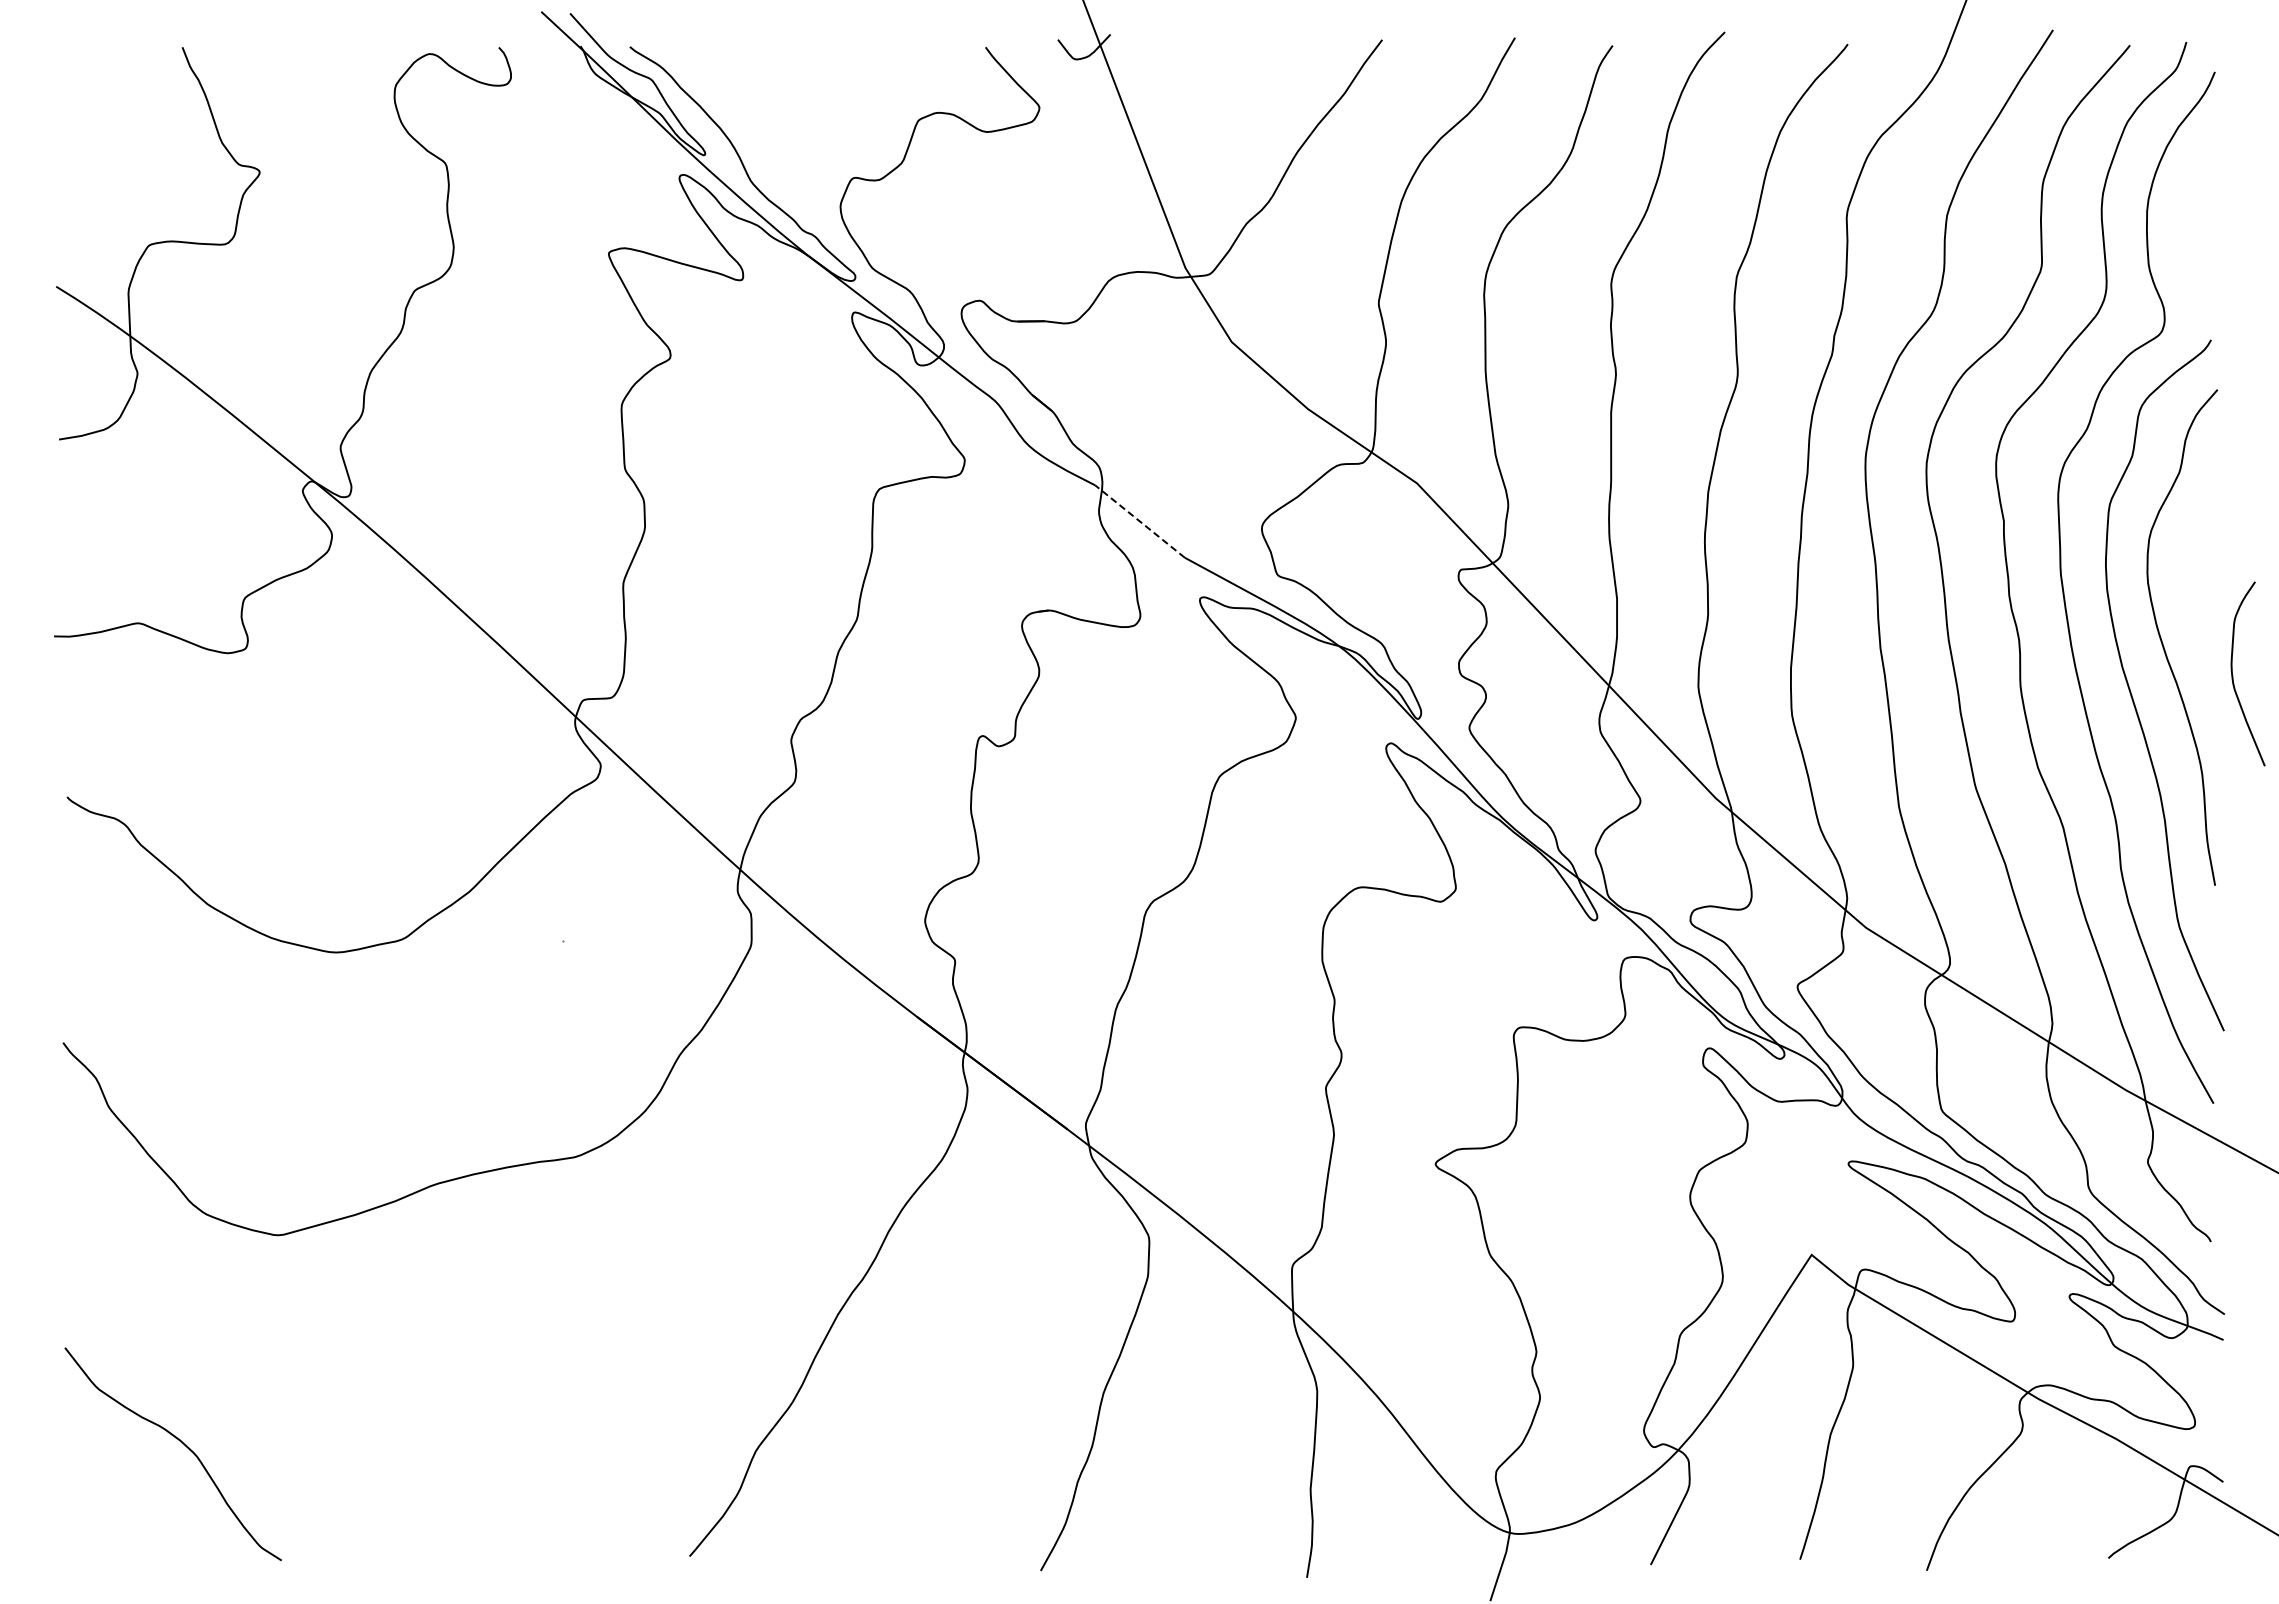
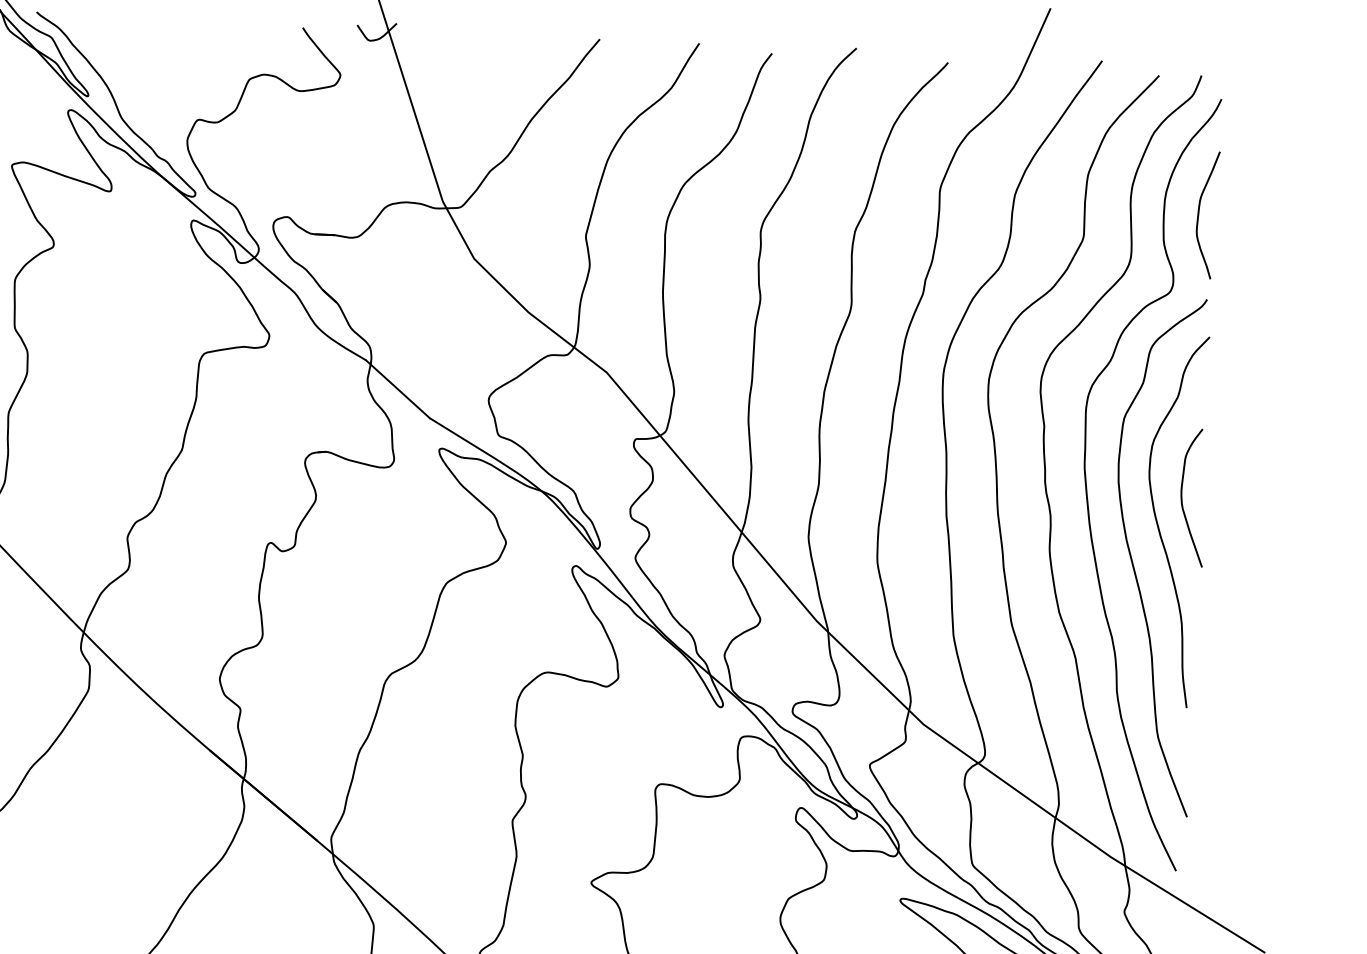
curve: (2193, 227) -> (1198, 214), added
line: (1140, 521) -> (398, 389), dashed -> solid
curve: (2233, 675) -> (1182, 498), moved

